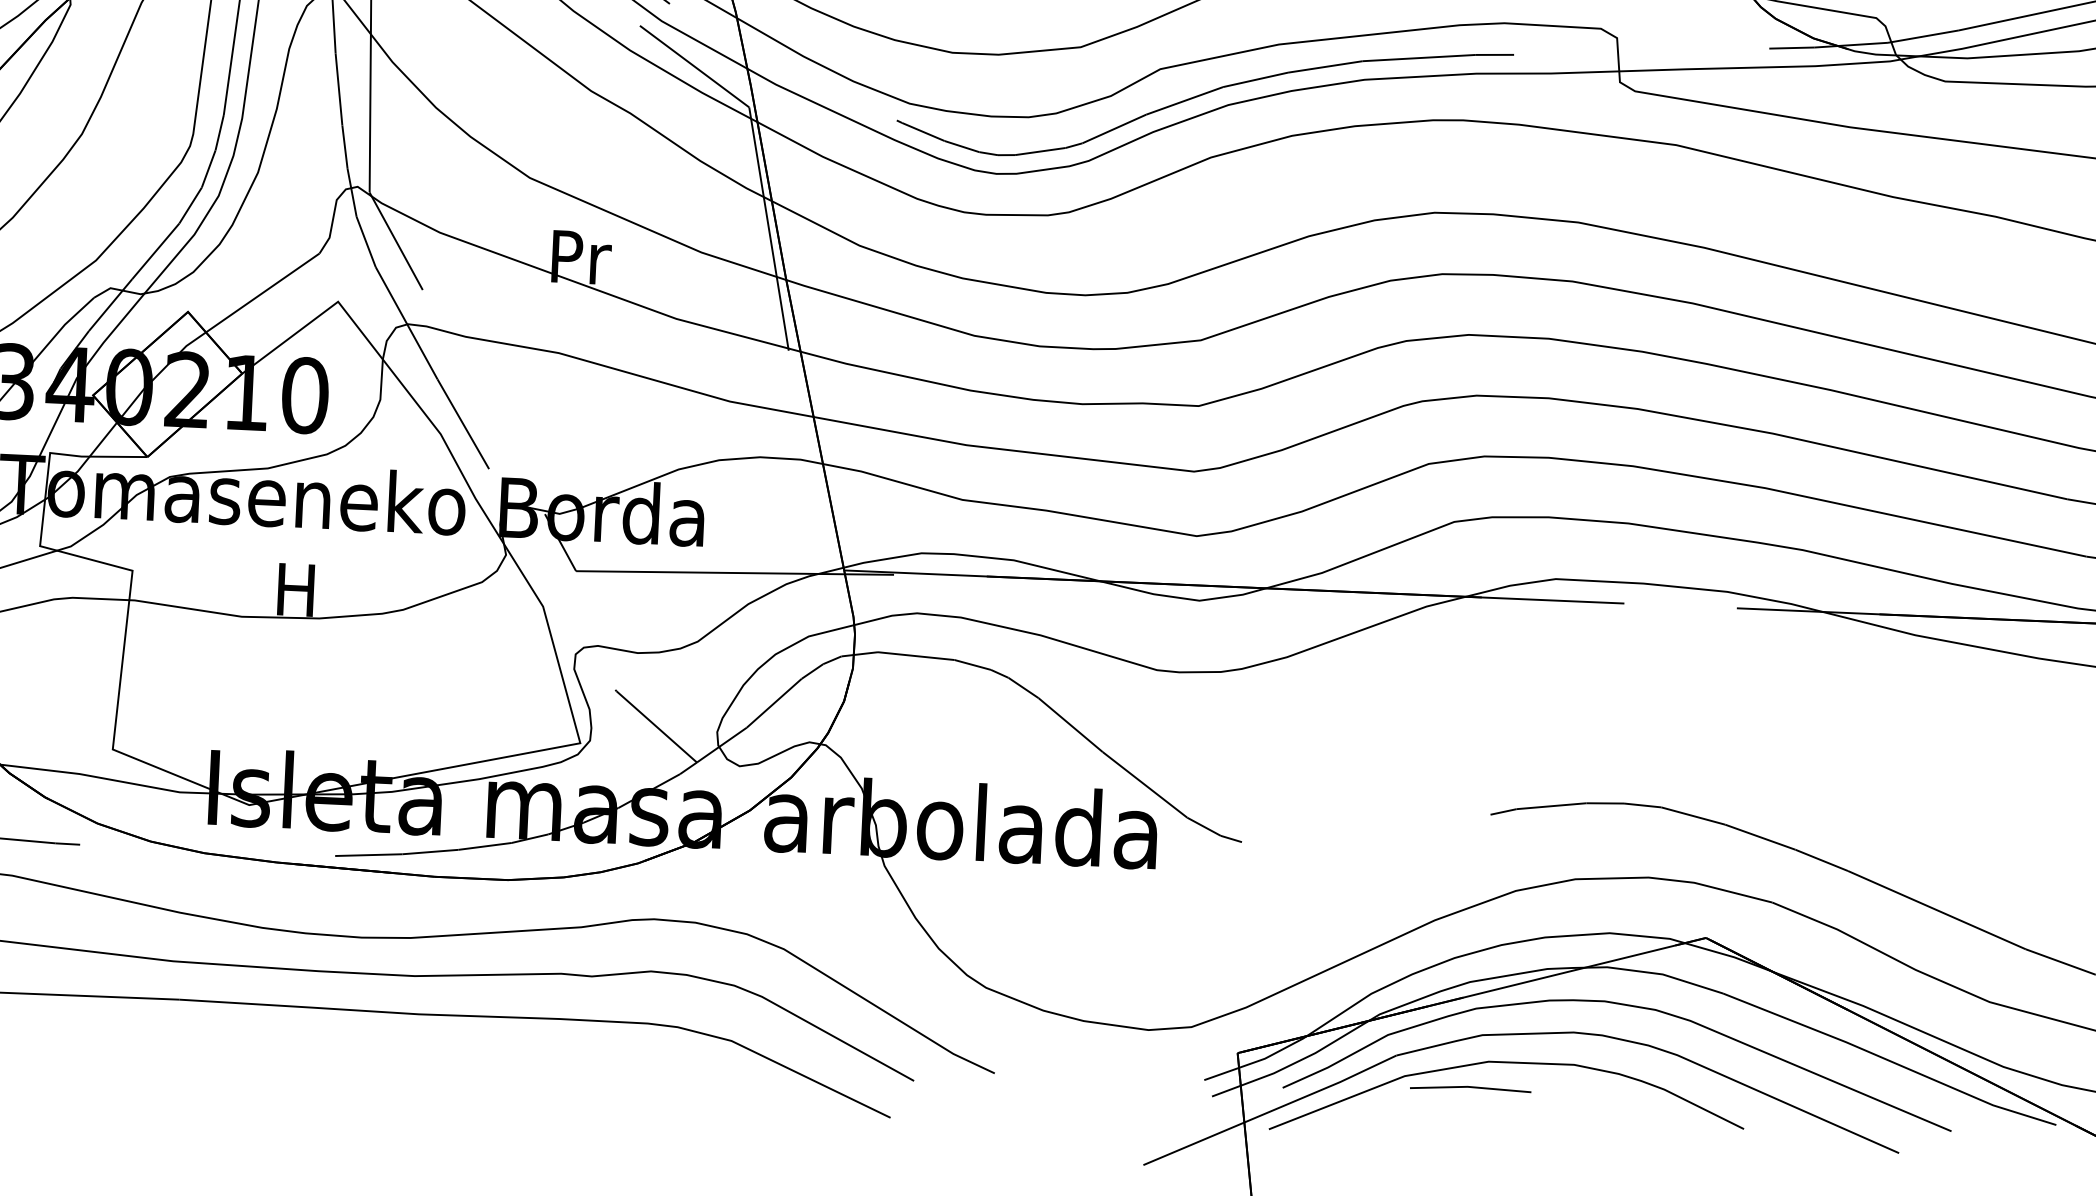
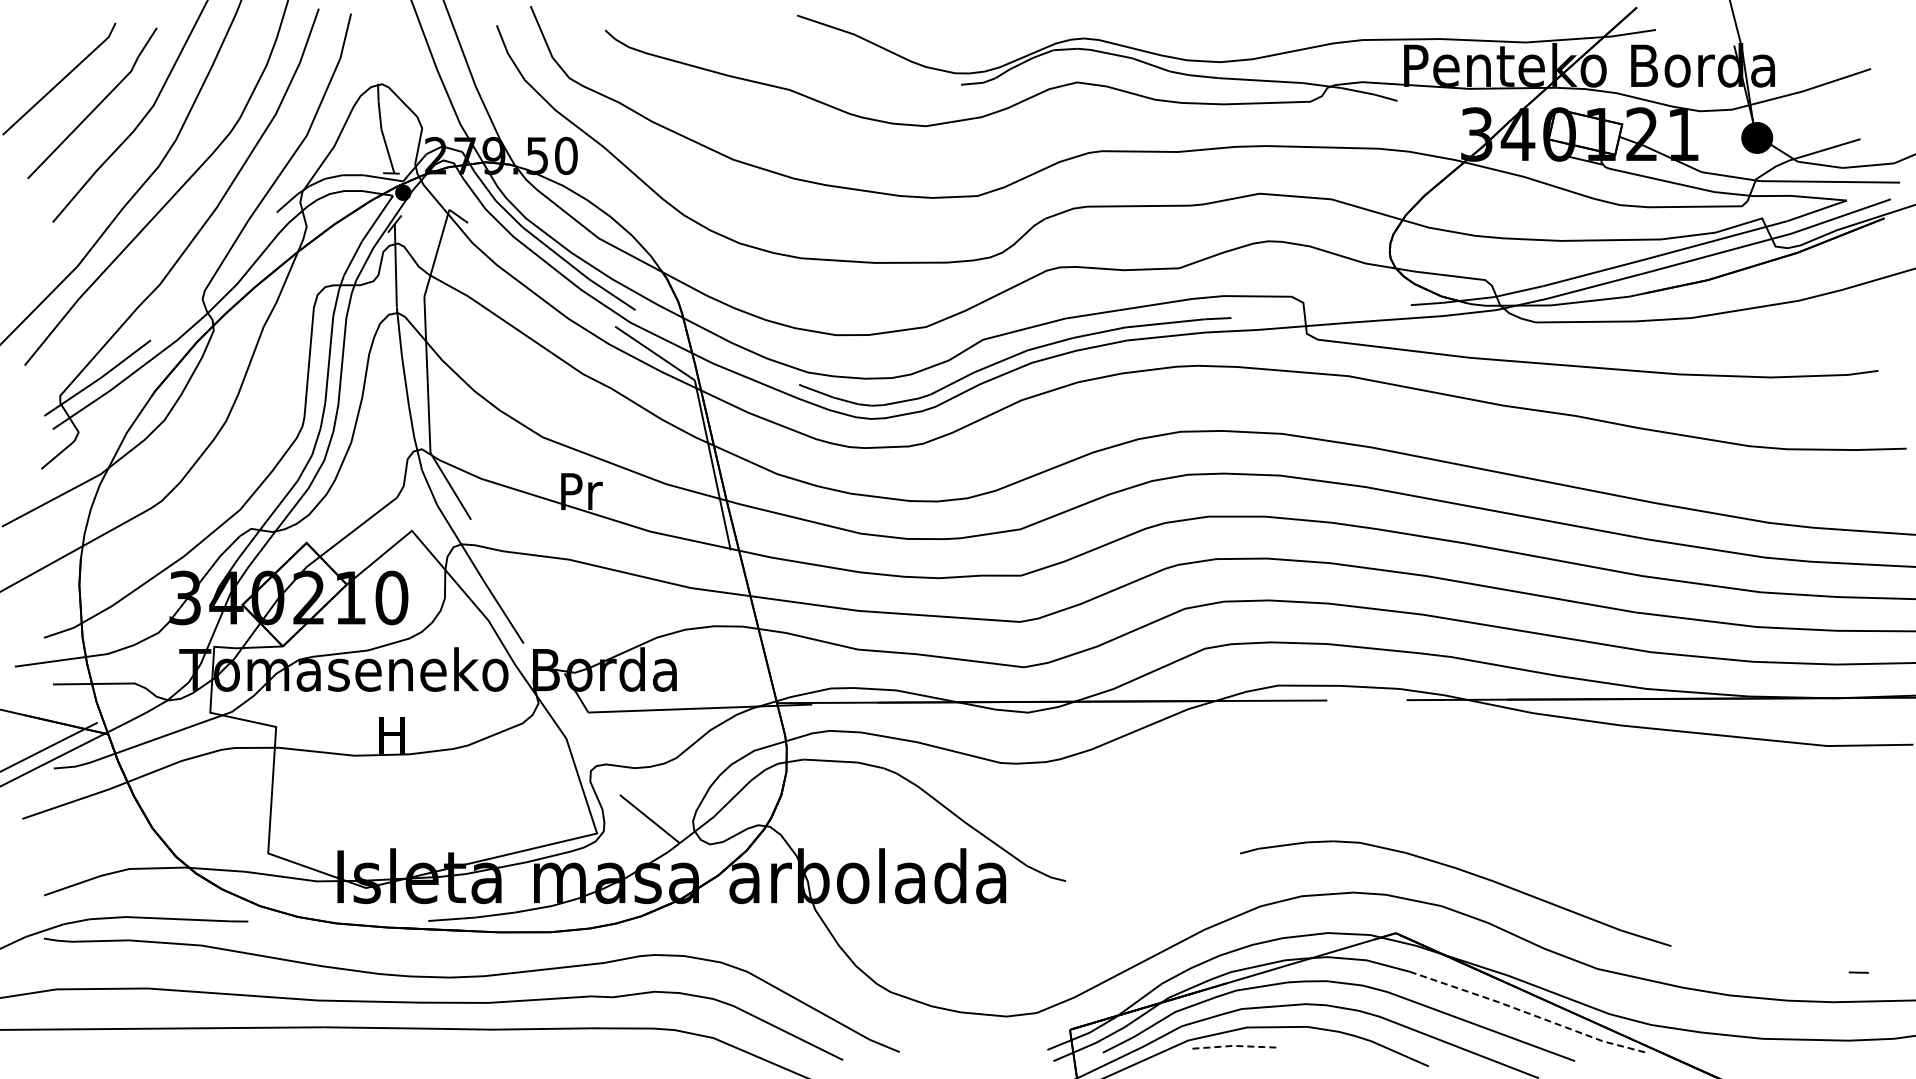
line: (1888, 1060) -> (1528, 1013), solid -> dashed
line: (1469, 1086) -> (1234, 1045), solid -> dashed

